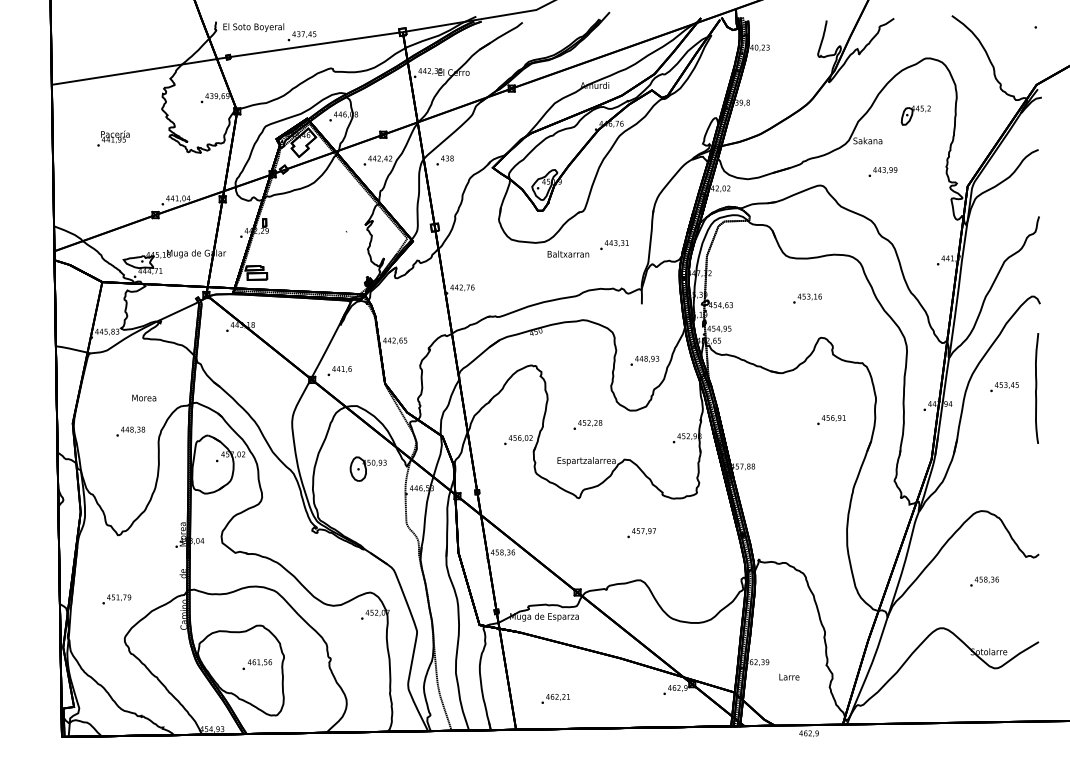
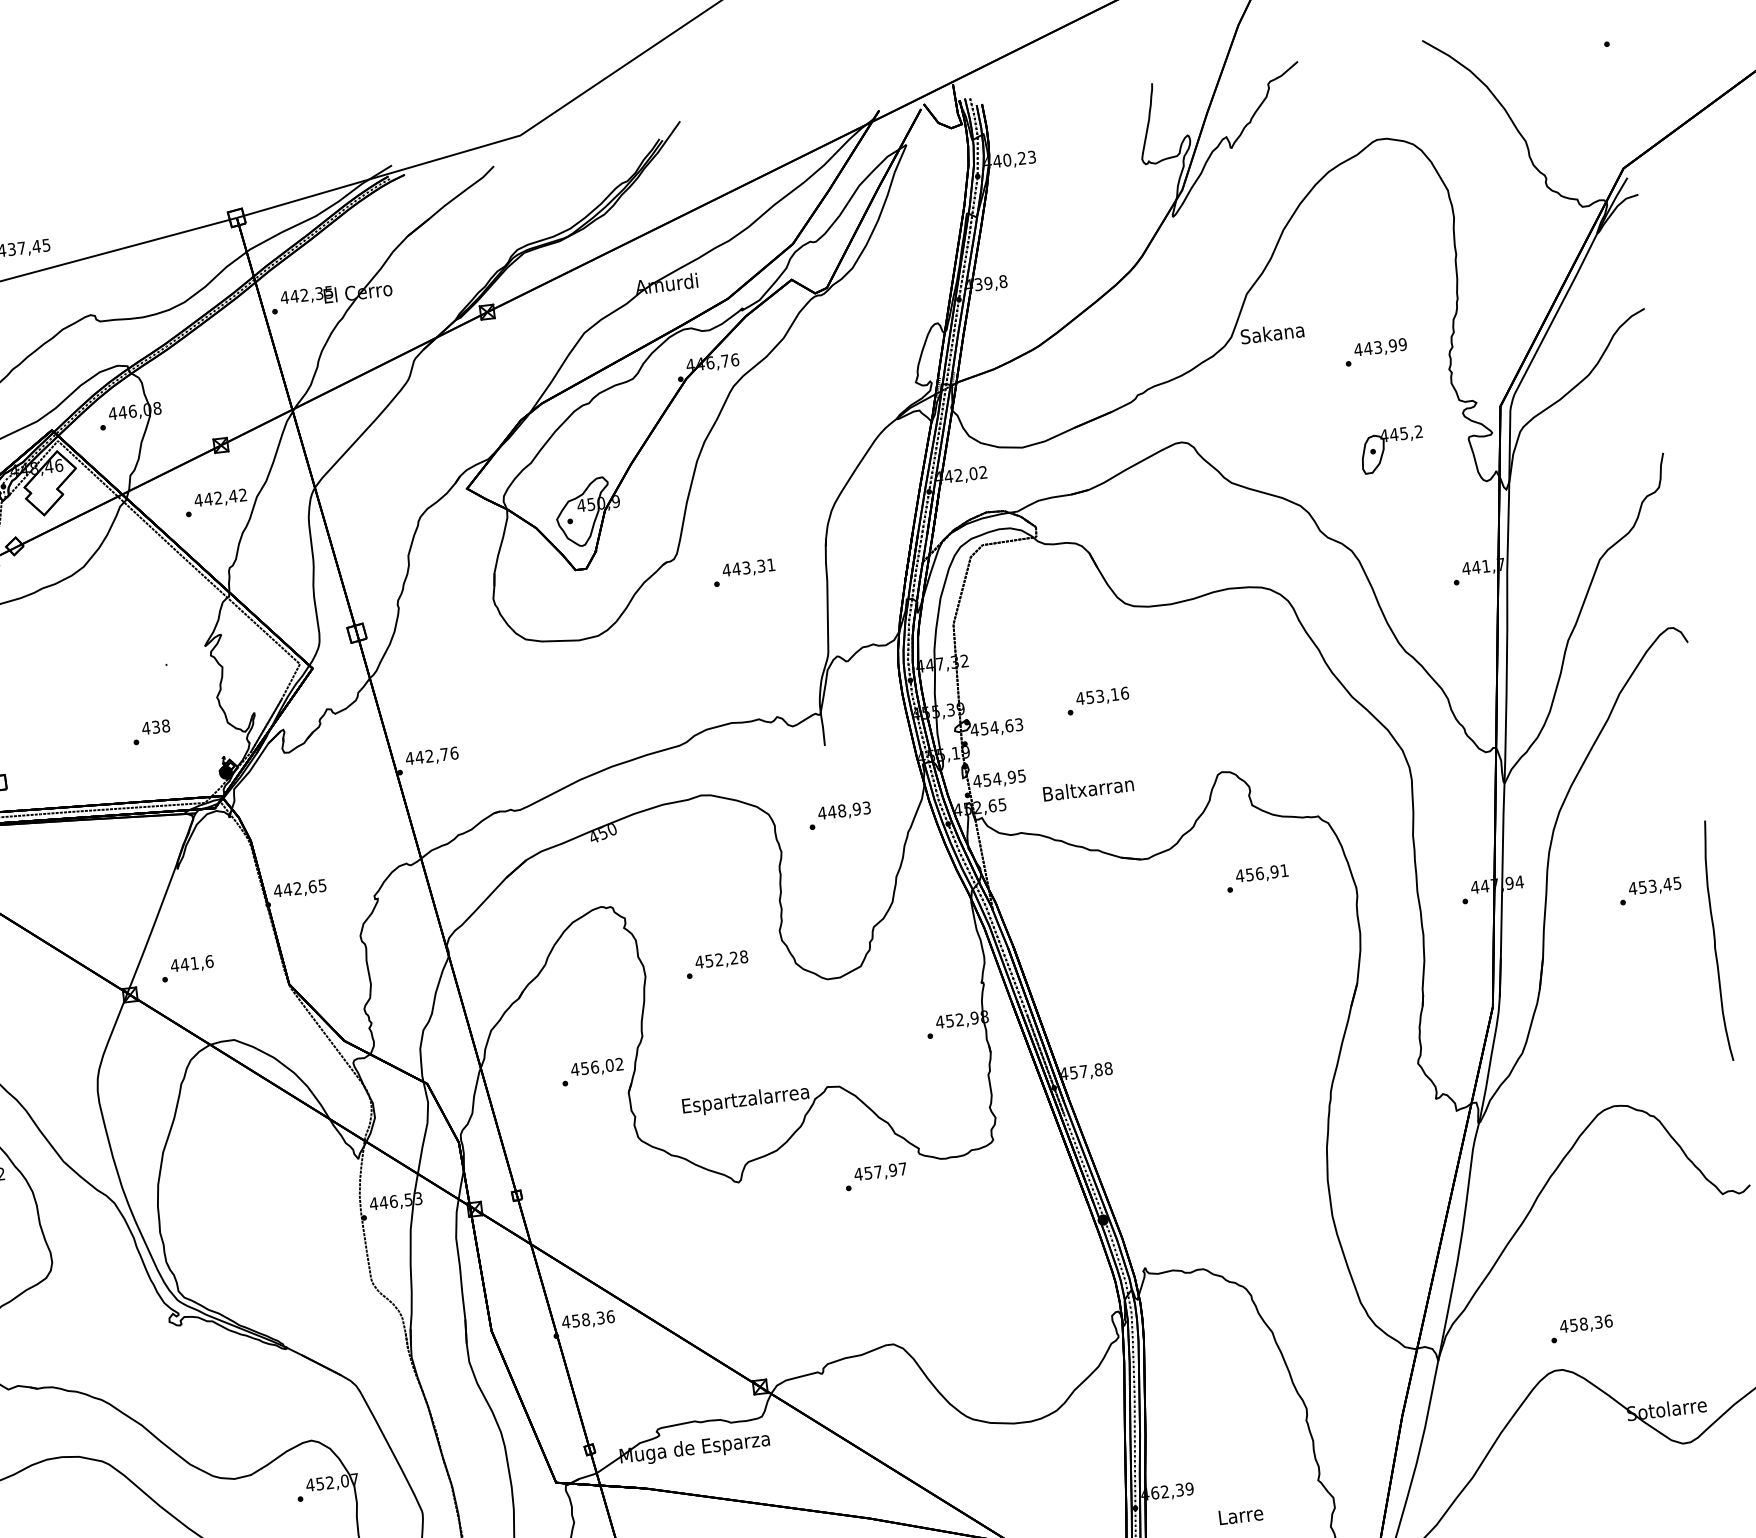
part: (915, 115) -> (1391, 450), moved
text: (444, 160) -> (150, 732), moved
text: (882, 171) -> (1374, 351), moved
text: (614, 244) -> (744, 571), moved
text: (568, 253) -> (1088, 787), moved
text: (807, 298) -> (1097, 700), moved
text: (644, 360) -> (839, 815), moved
text: (1004, 387) -> (1650, 891), moved
curve: (1037, 388) -> (1717, 940), moved
text: (831, 419) -> (1257, 877), moved
text: (587, 424) -> (716, 963), moved
part: (367, 468) -> (272, 1172), removed
text: (641, 533) -> (875, 1177), moved
text: (984, 581) -> (1581, 1328), moved

